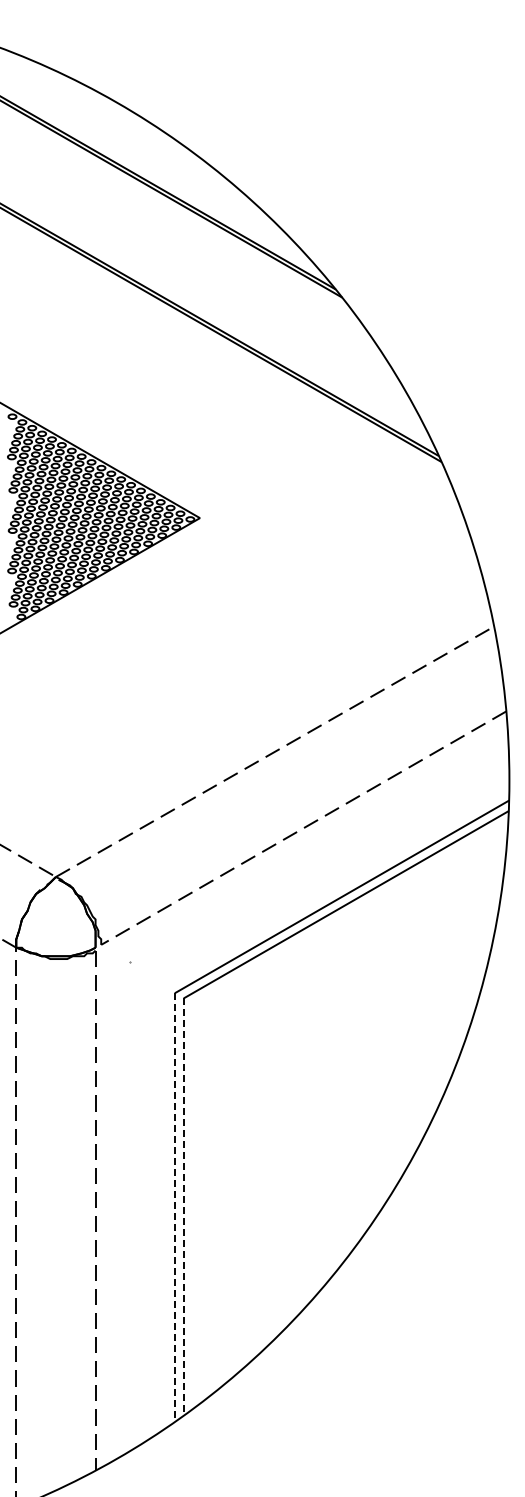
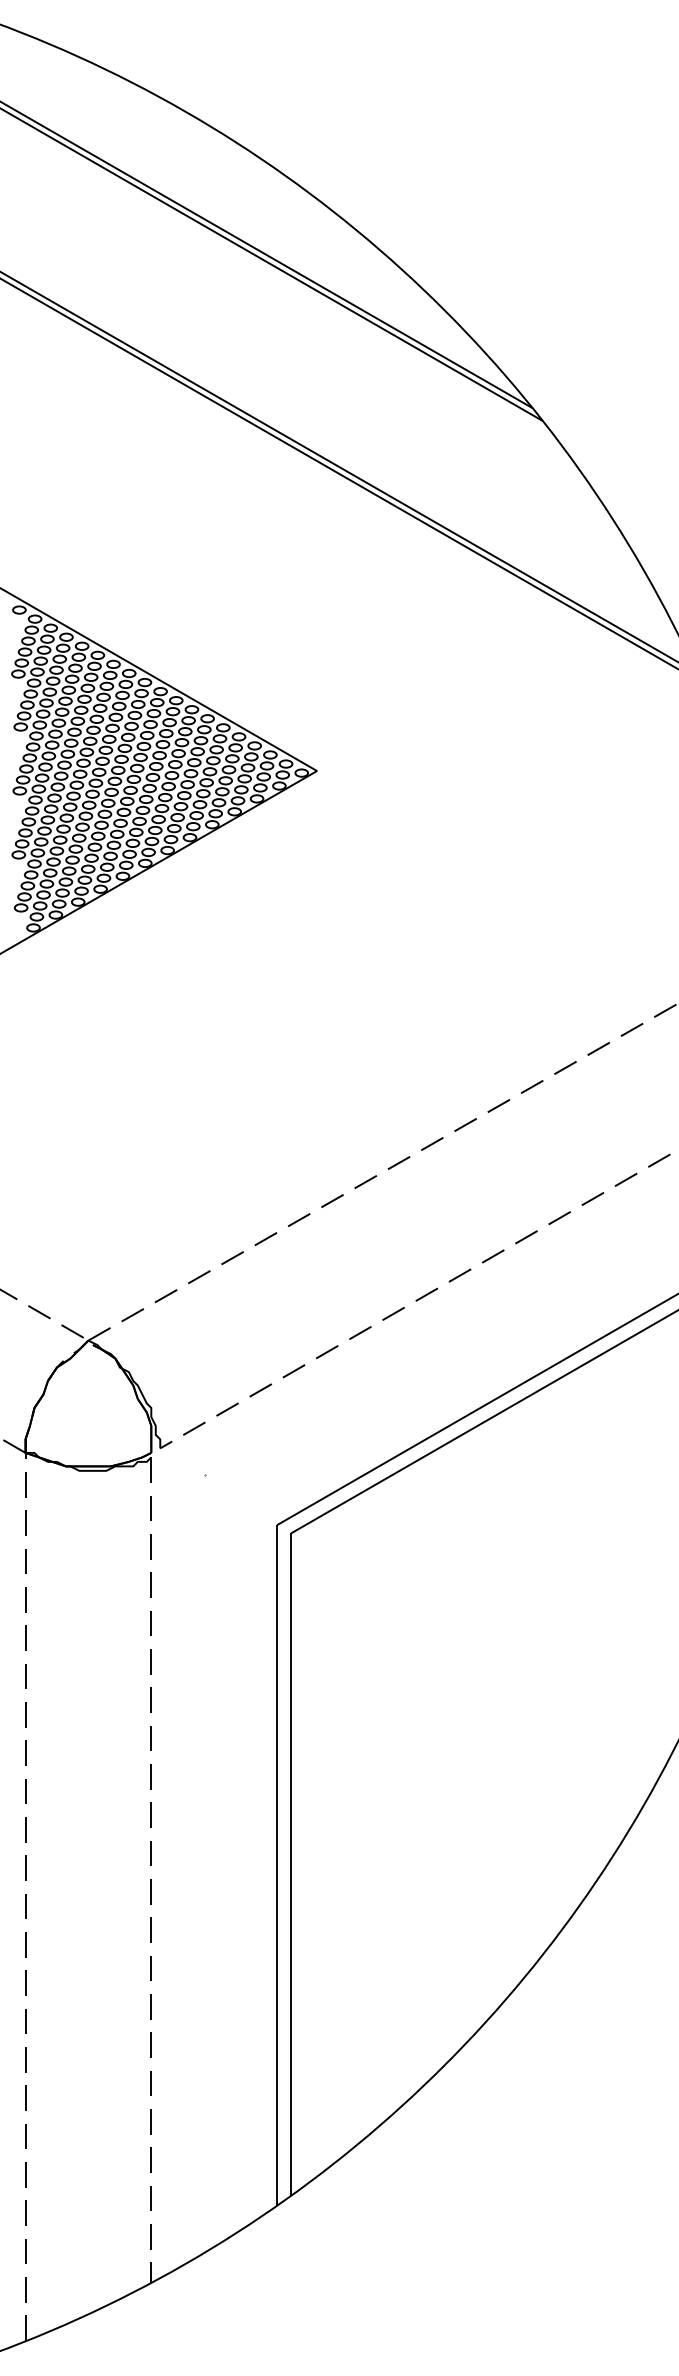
line: (183, 1207) -> (290, 1865), dashed -> solid
line: (174, 1208) -> (276, 1866), dashed -> solid

